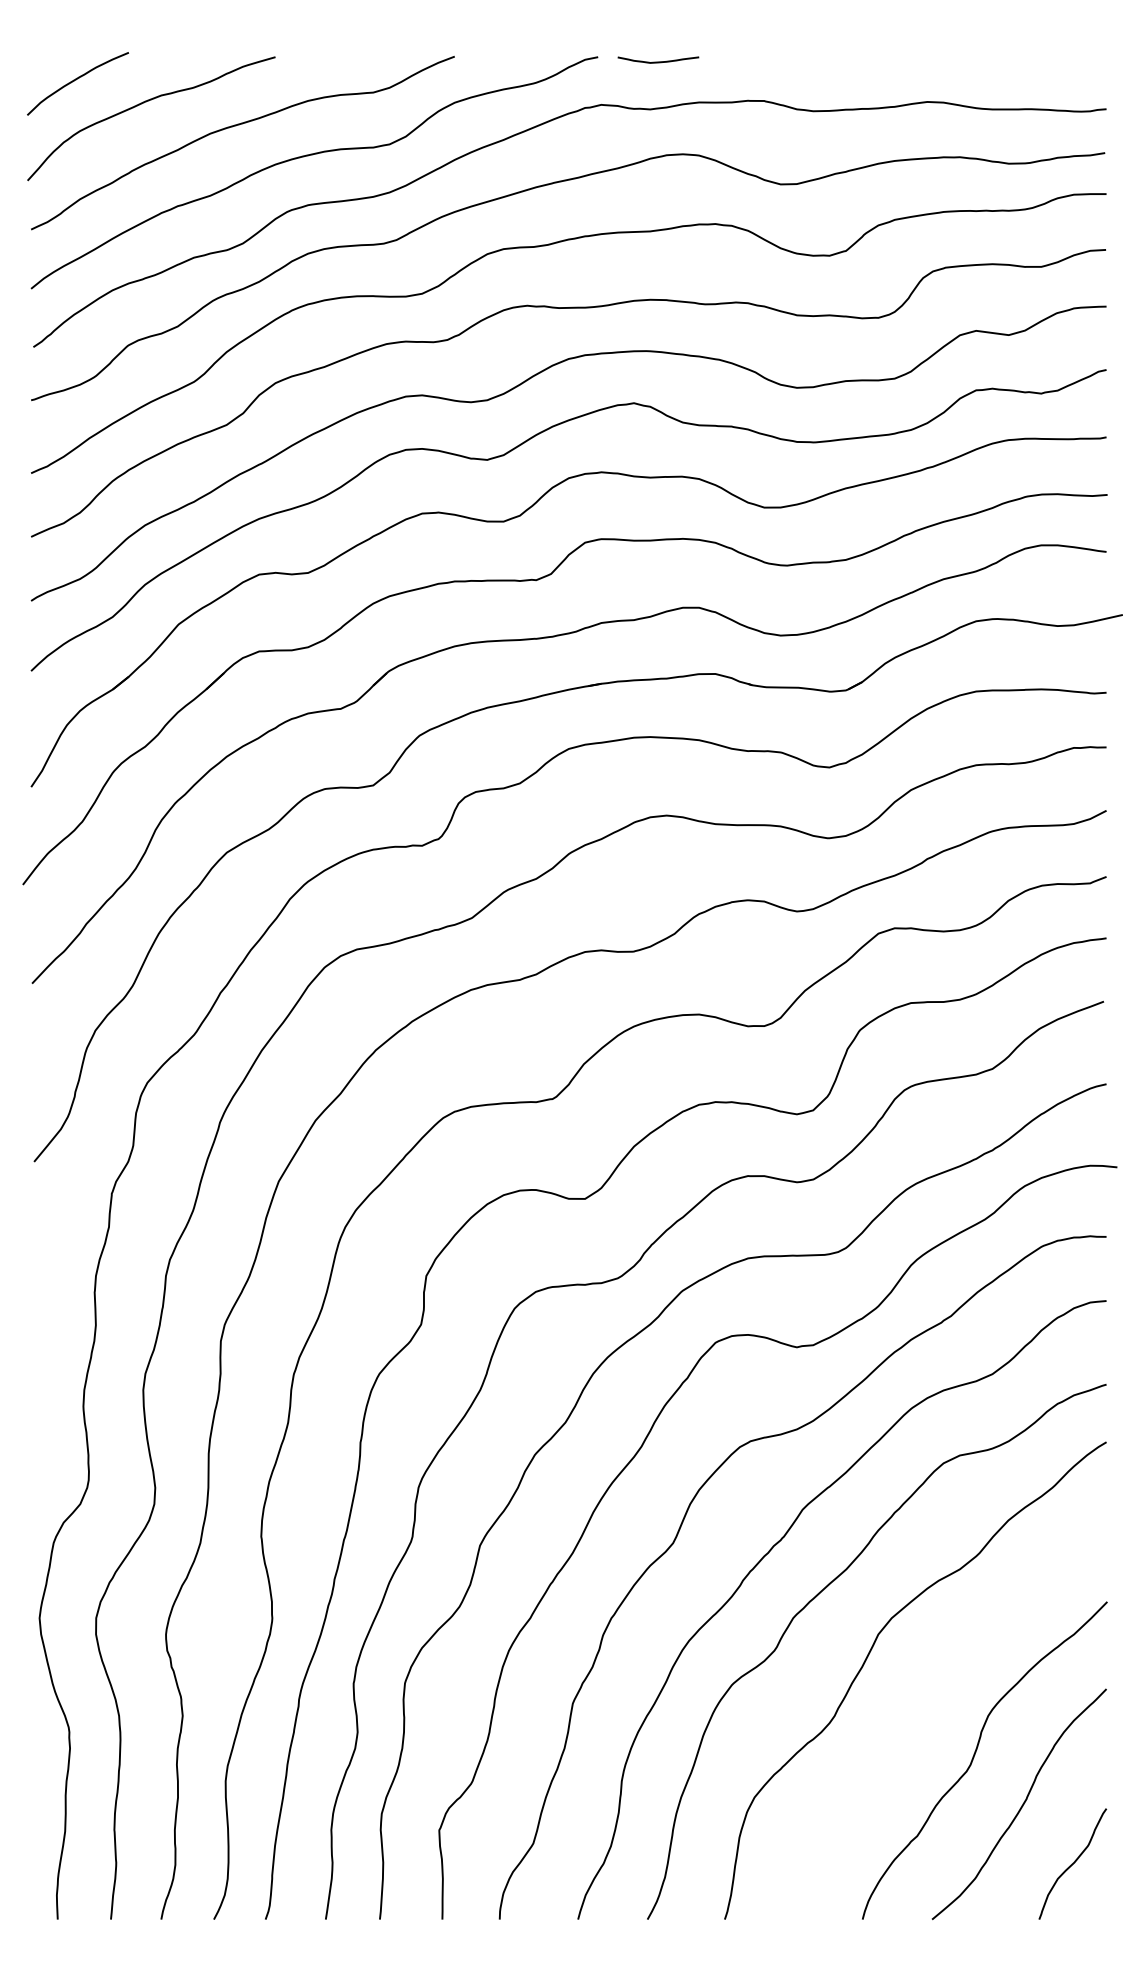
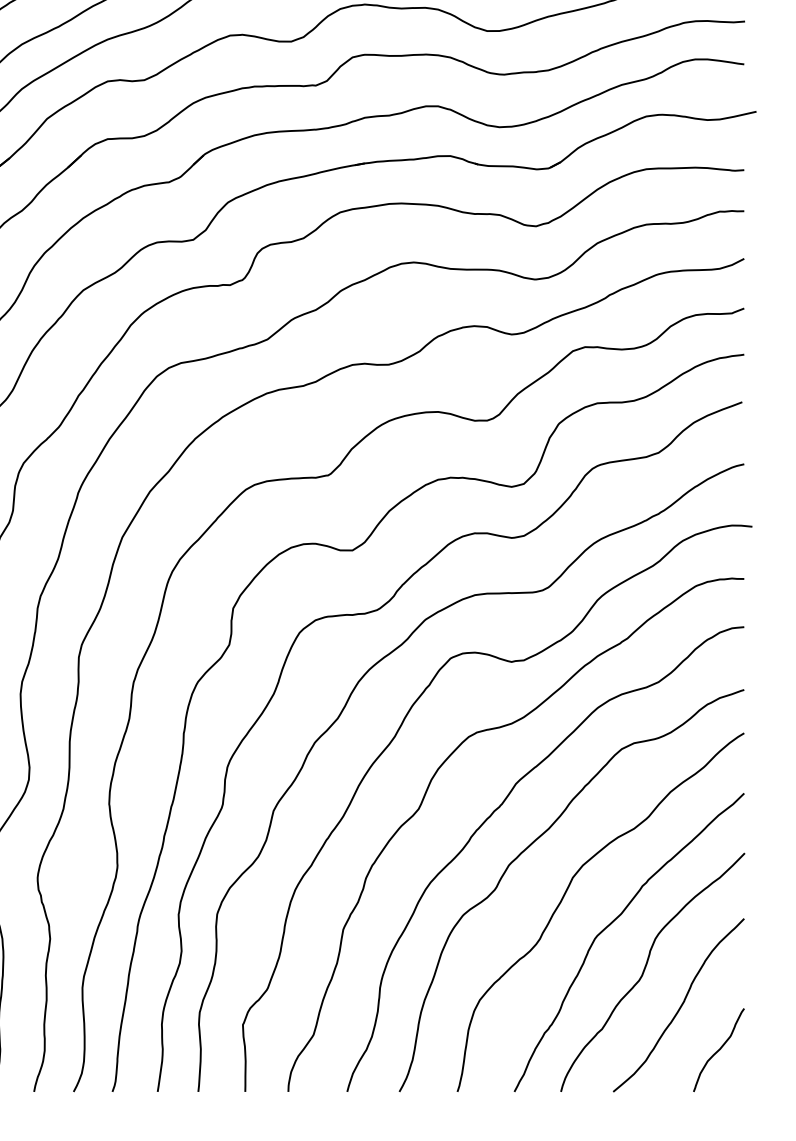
curve: (929, 1696) -> (611, 924), added

